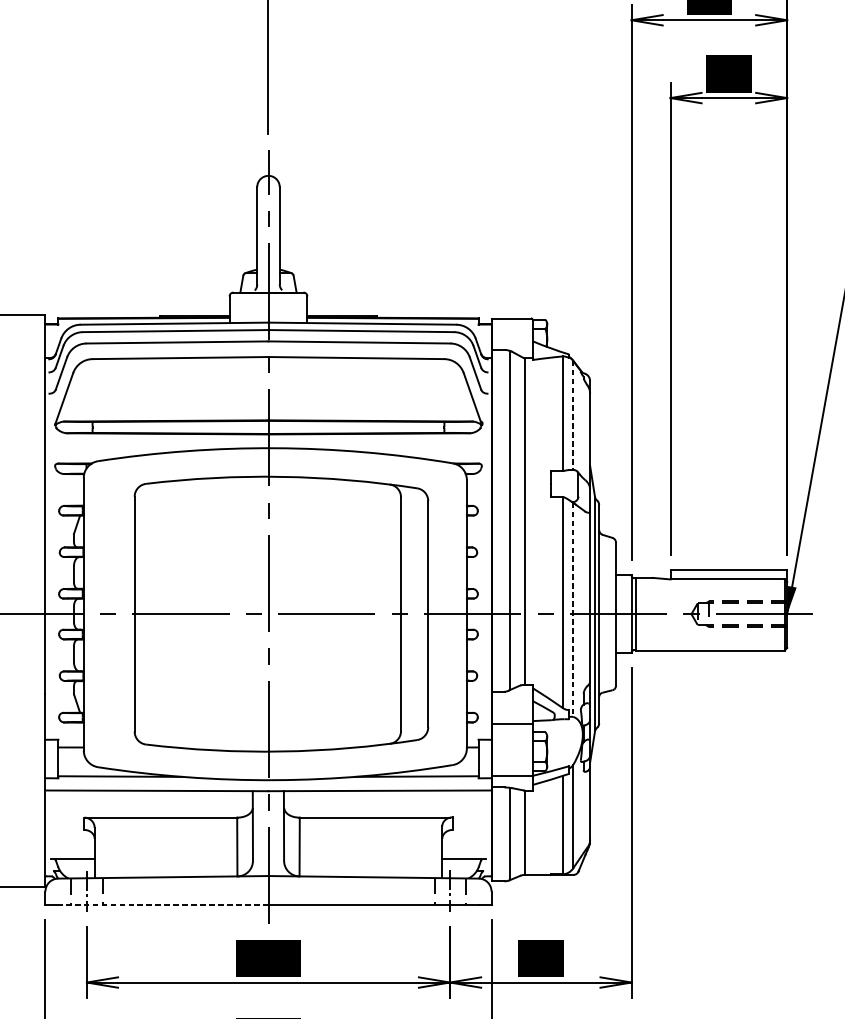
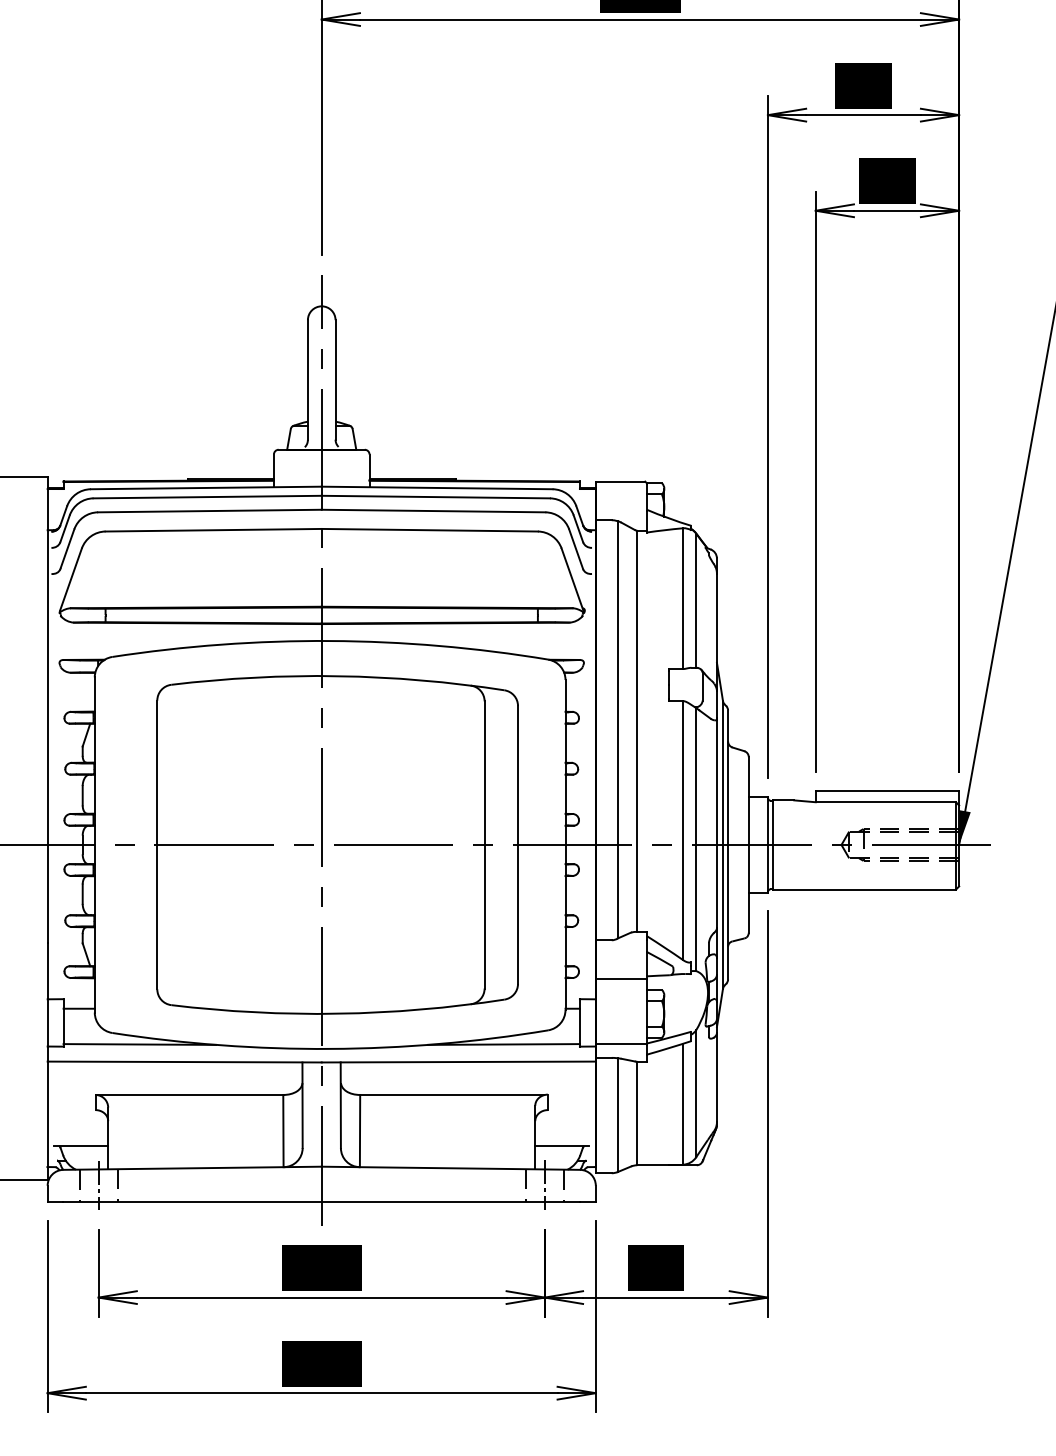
line: (573, 416) -> (696, 601), dashed -> solid
line: (573, 609) -> (696, 839), dashed -> solid
line: (163, 904) -> (192, 1201), dashed -> solid

